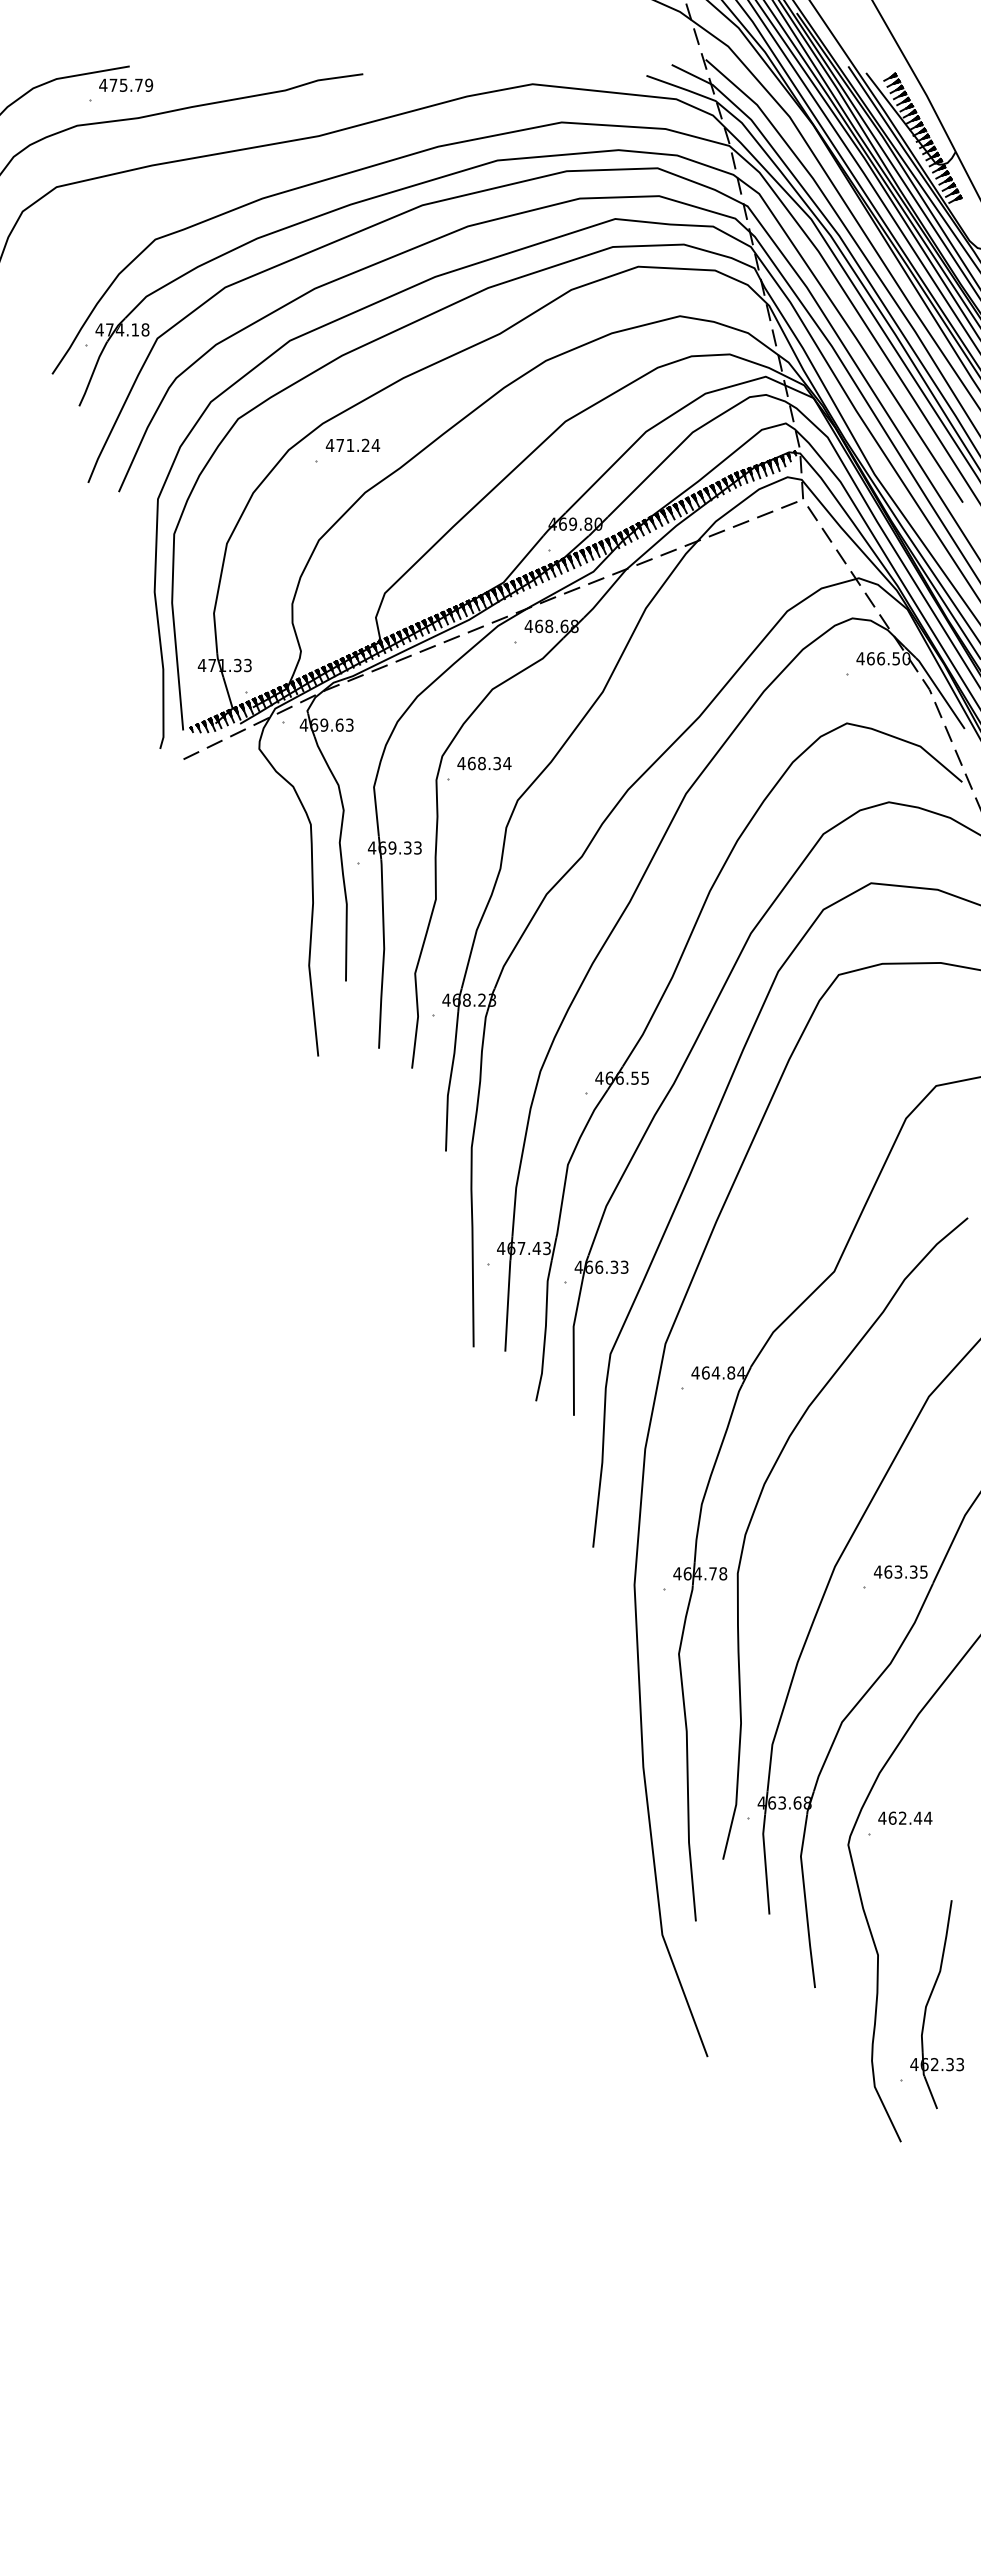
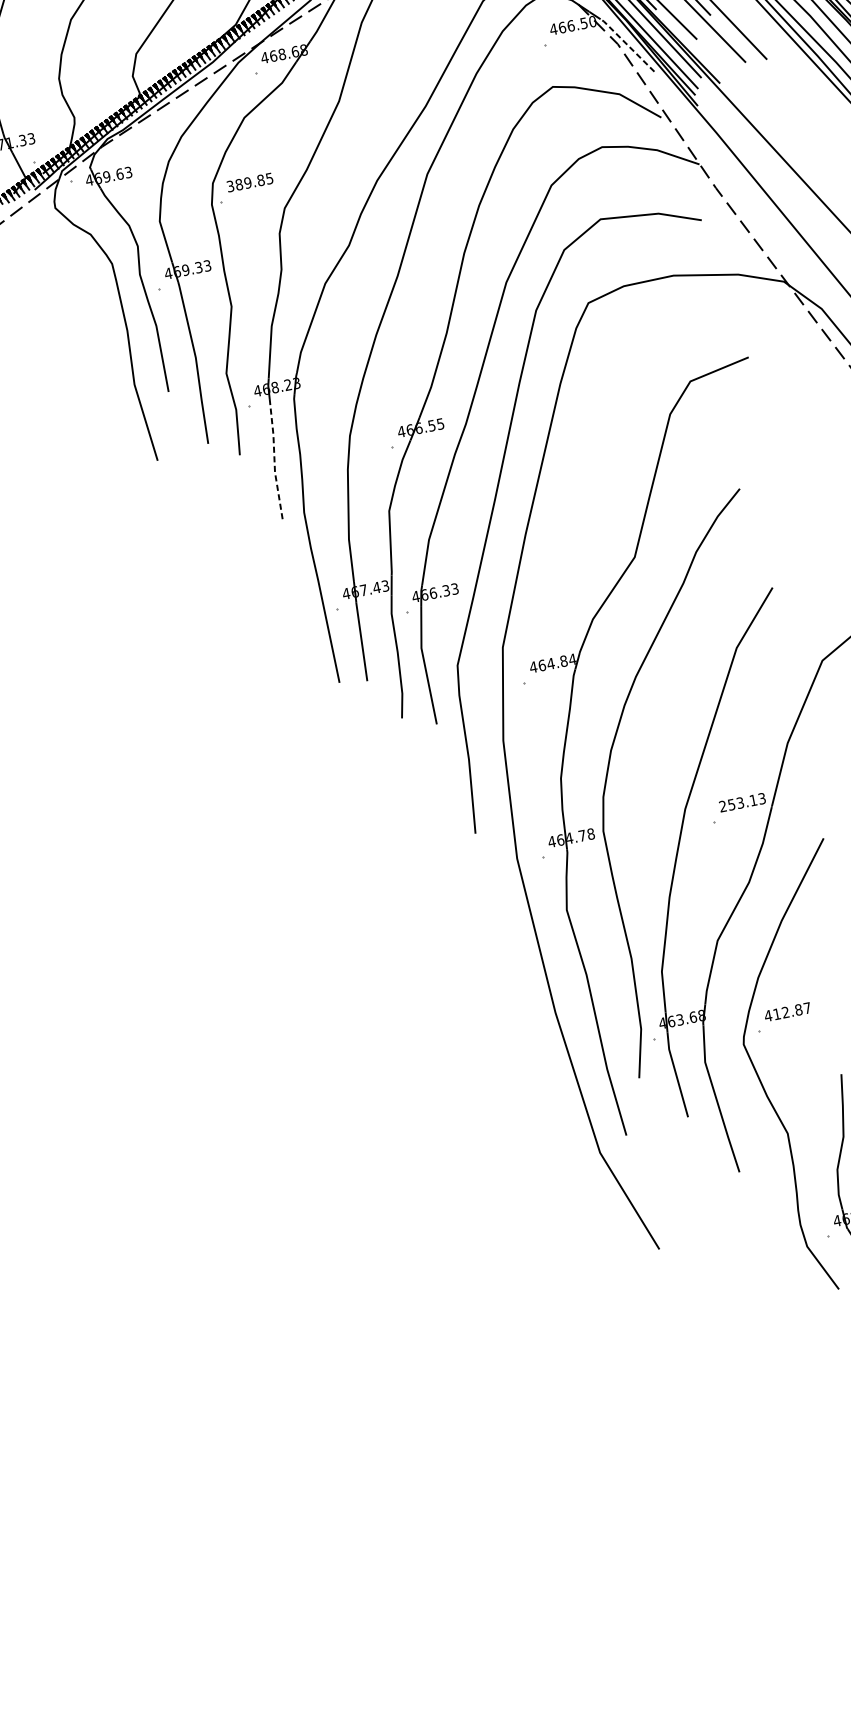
line: (940, 692) -> (627, 44), solid -> dashed
text: (484, 763) -> (250, 182), 468.34 -> 389.85
line: (450, 1081) -> (274, 459), solid -> dashed
text: (900, 1571) -> (742, 802), 463.35 -> 253.13
text: (910, 1817) -> (792, 1010), 462.44 -> 412.87

